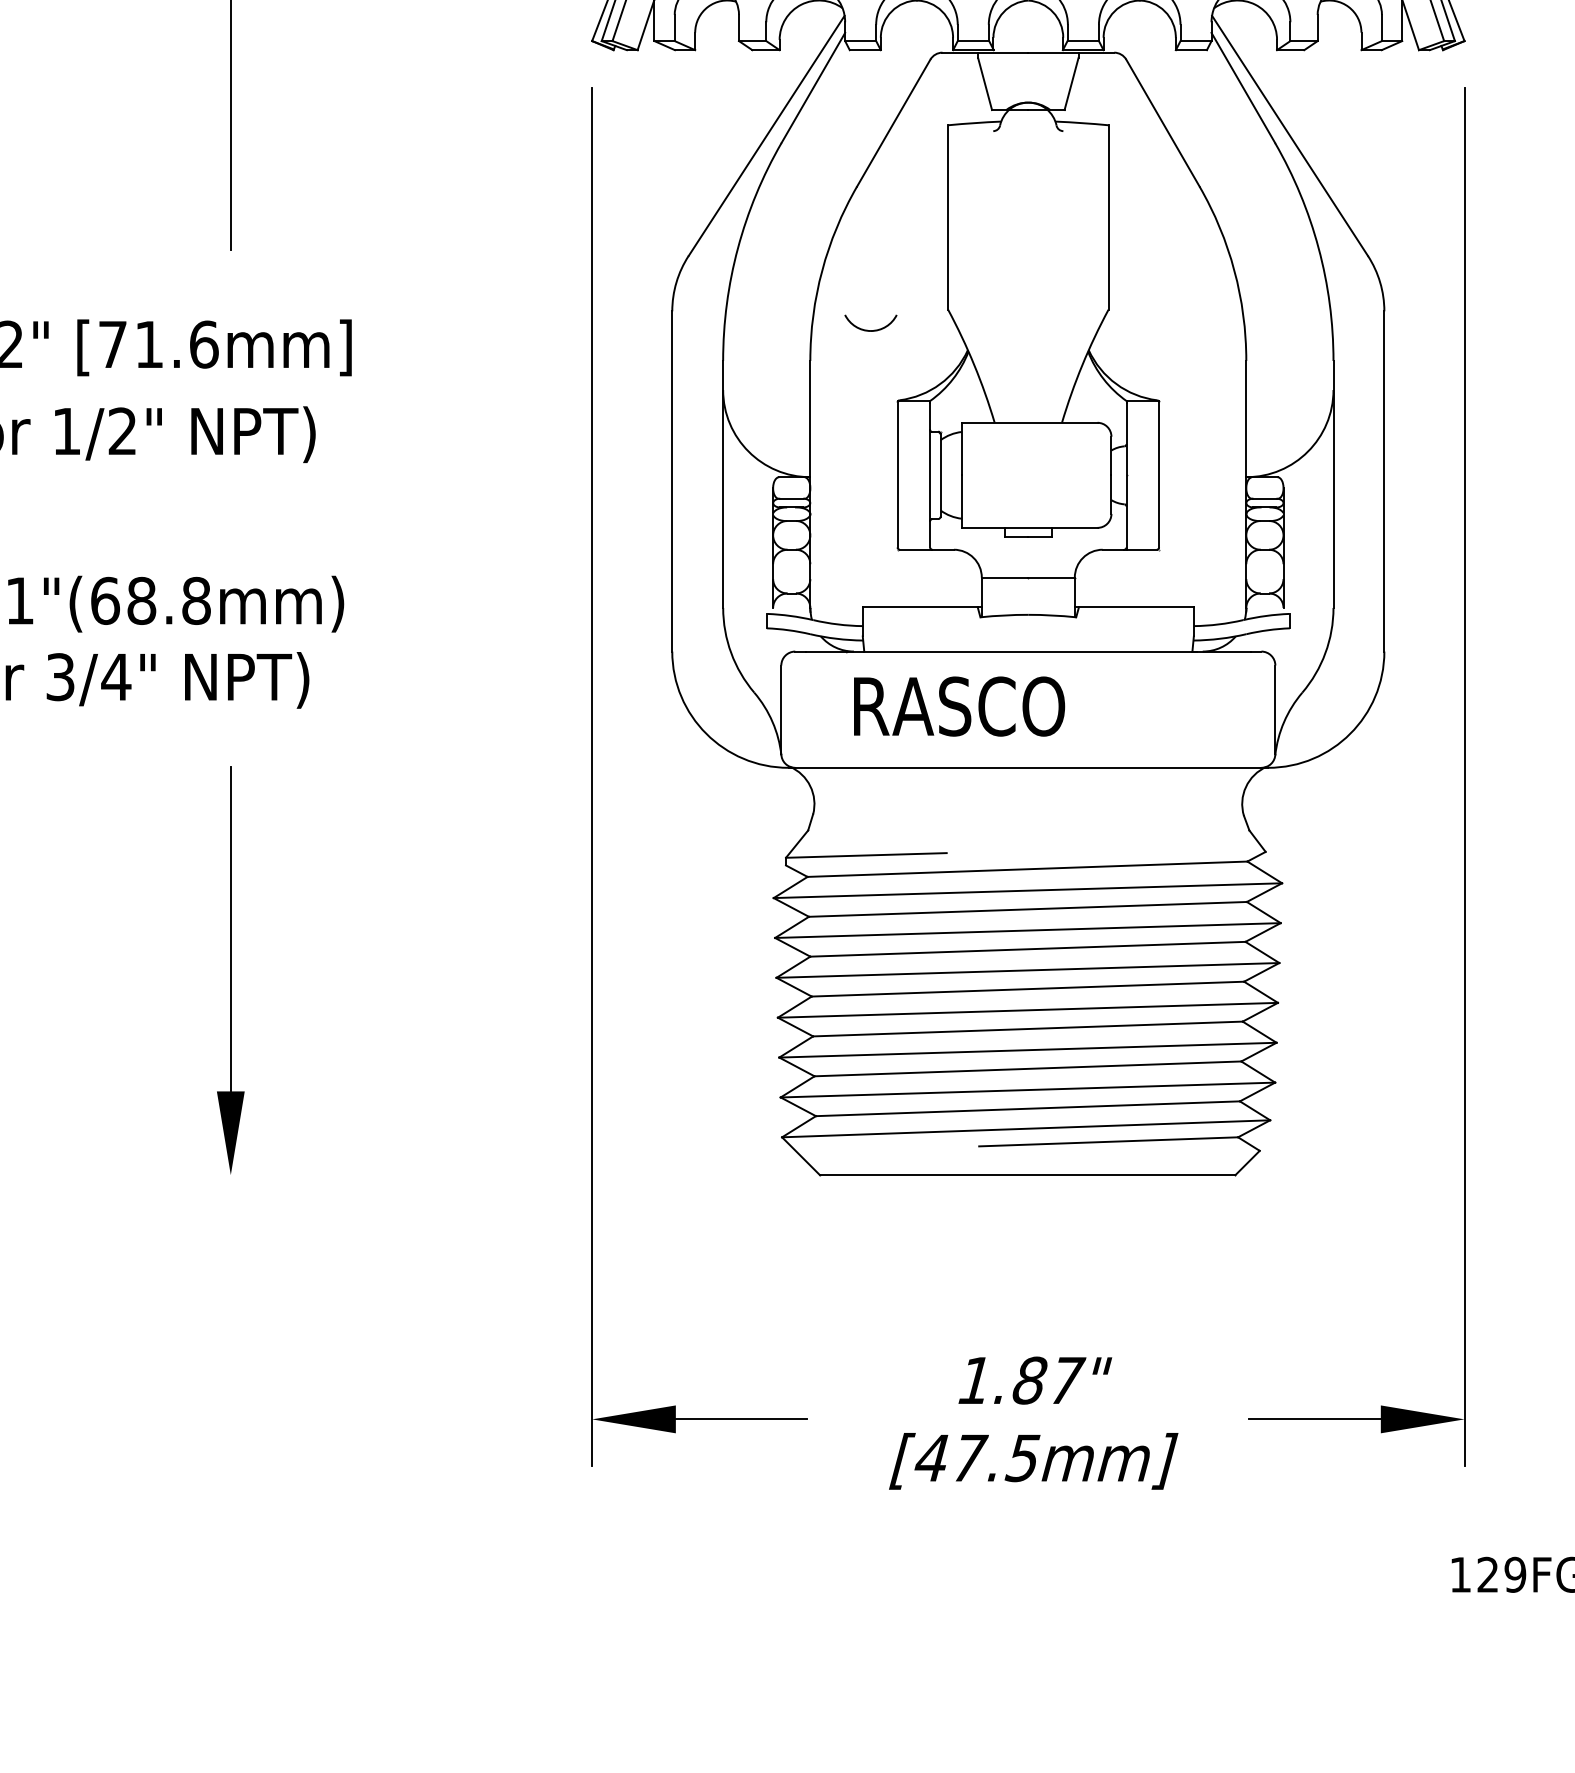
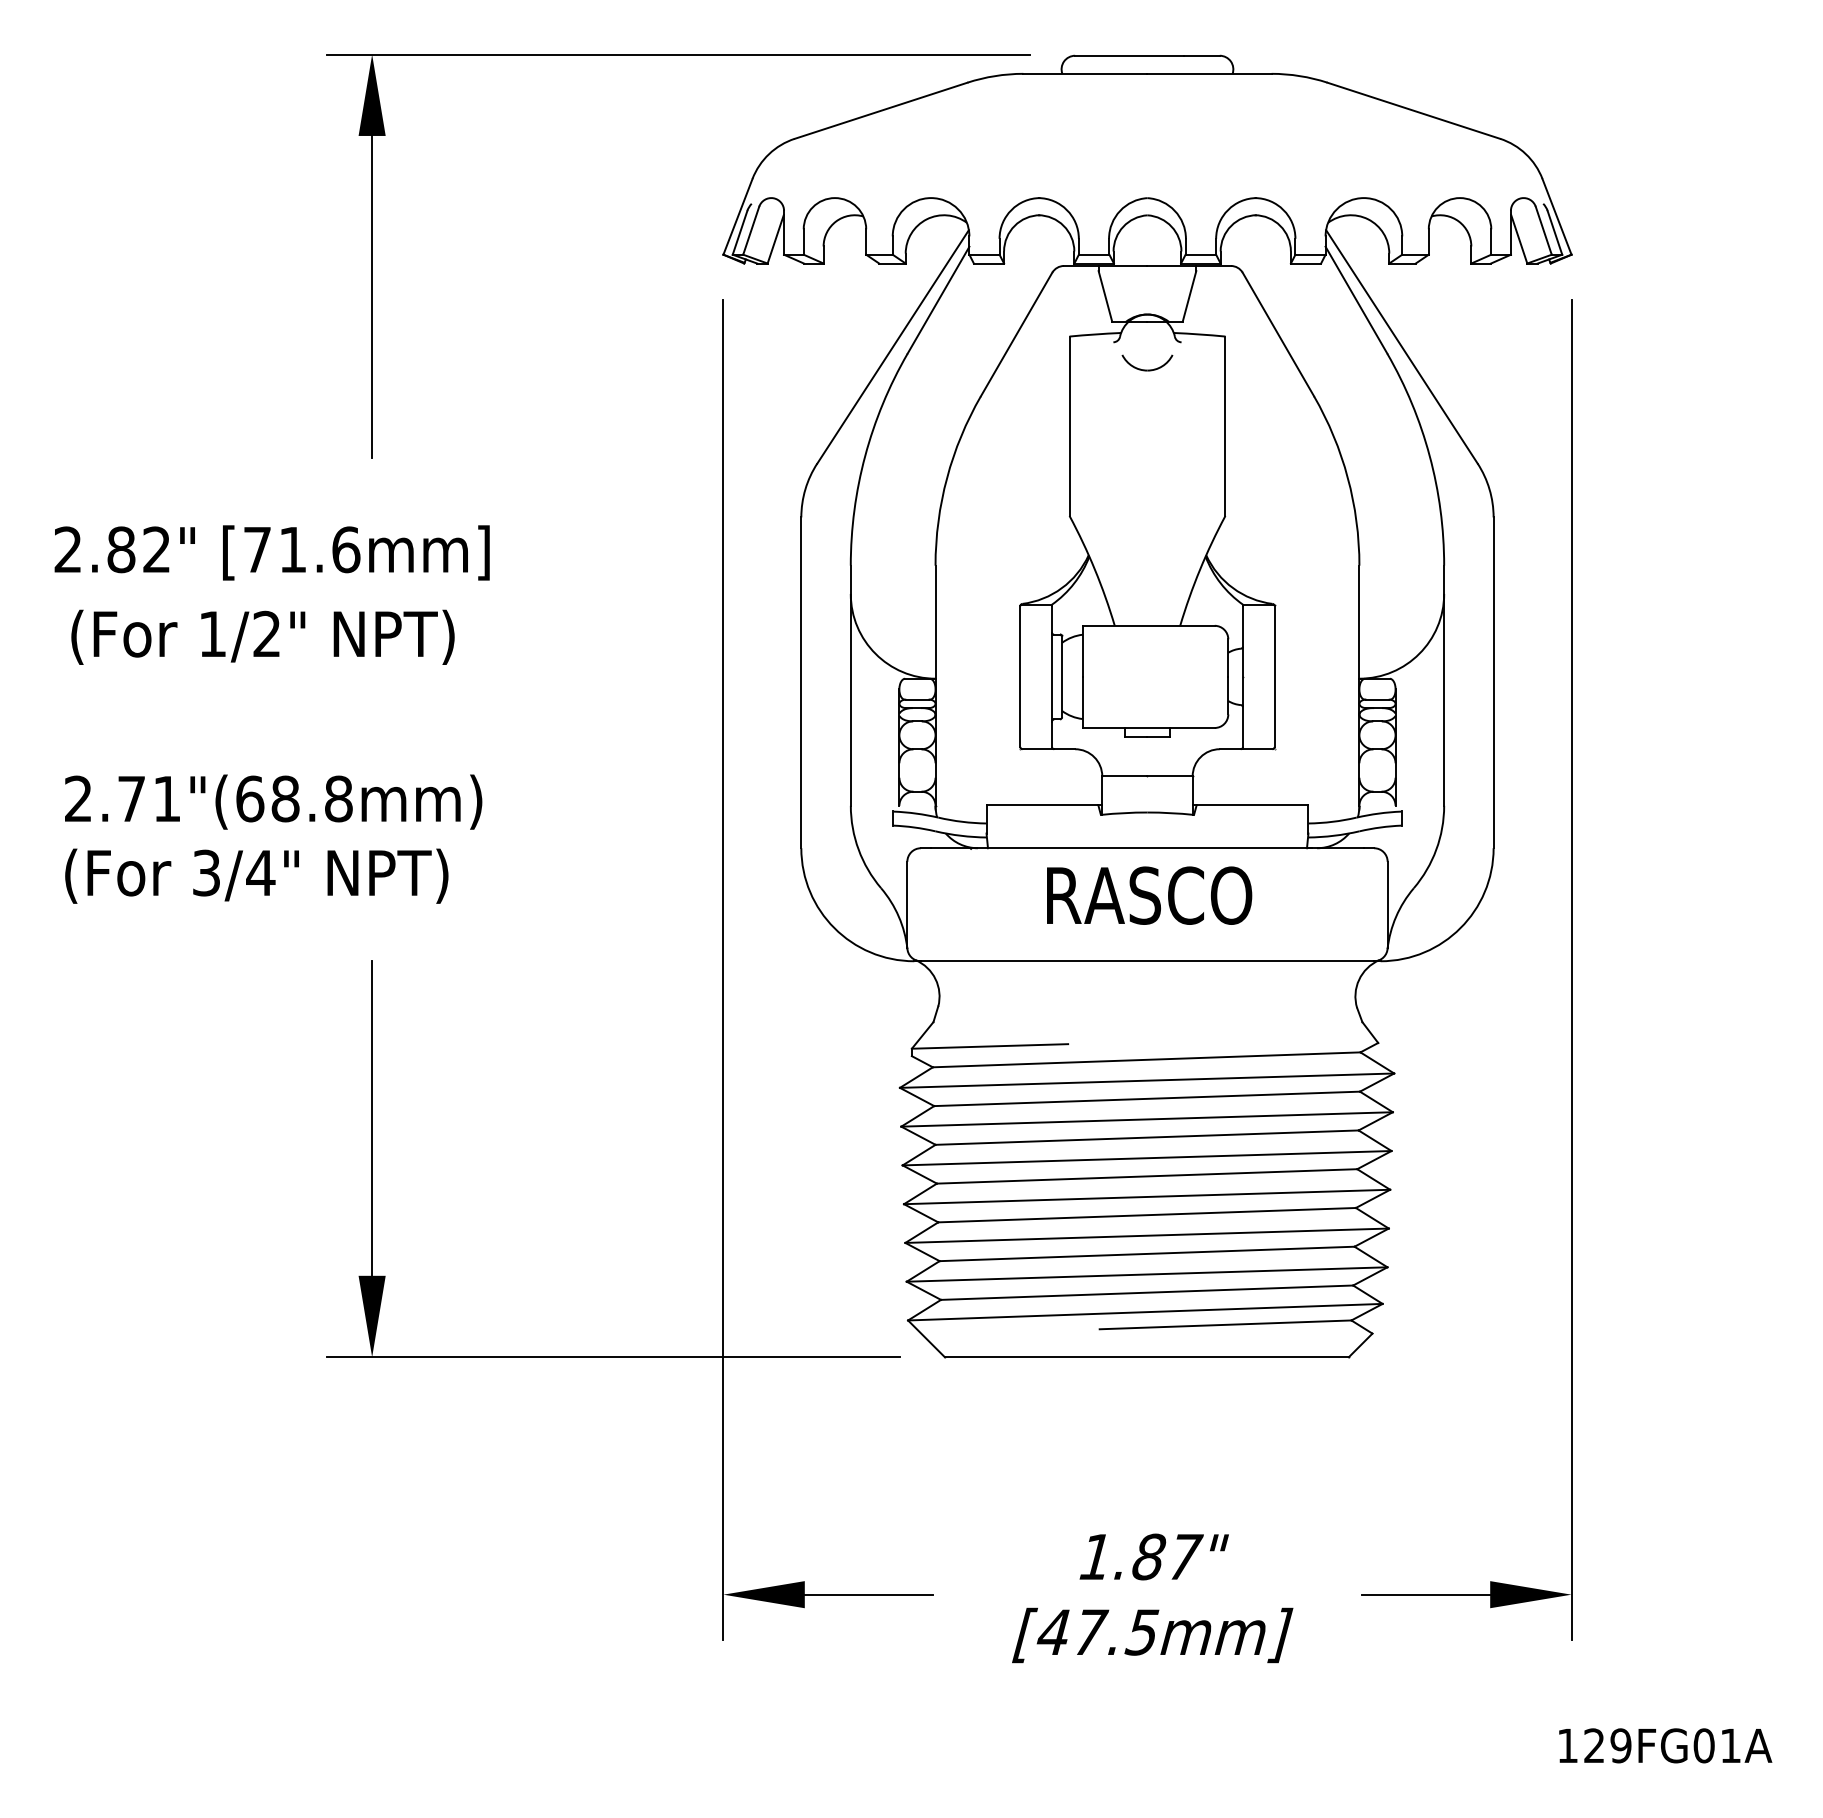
part: (870, 329) -> (1147, 369), moved
text: (959, 706) -> (1149, 895), moved
line: (478, 1175) -> (612, 1357), added

